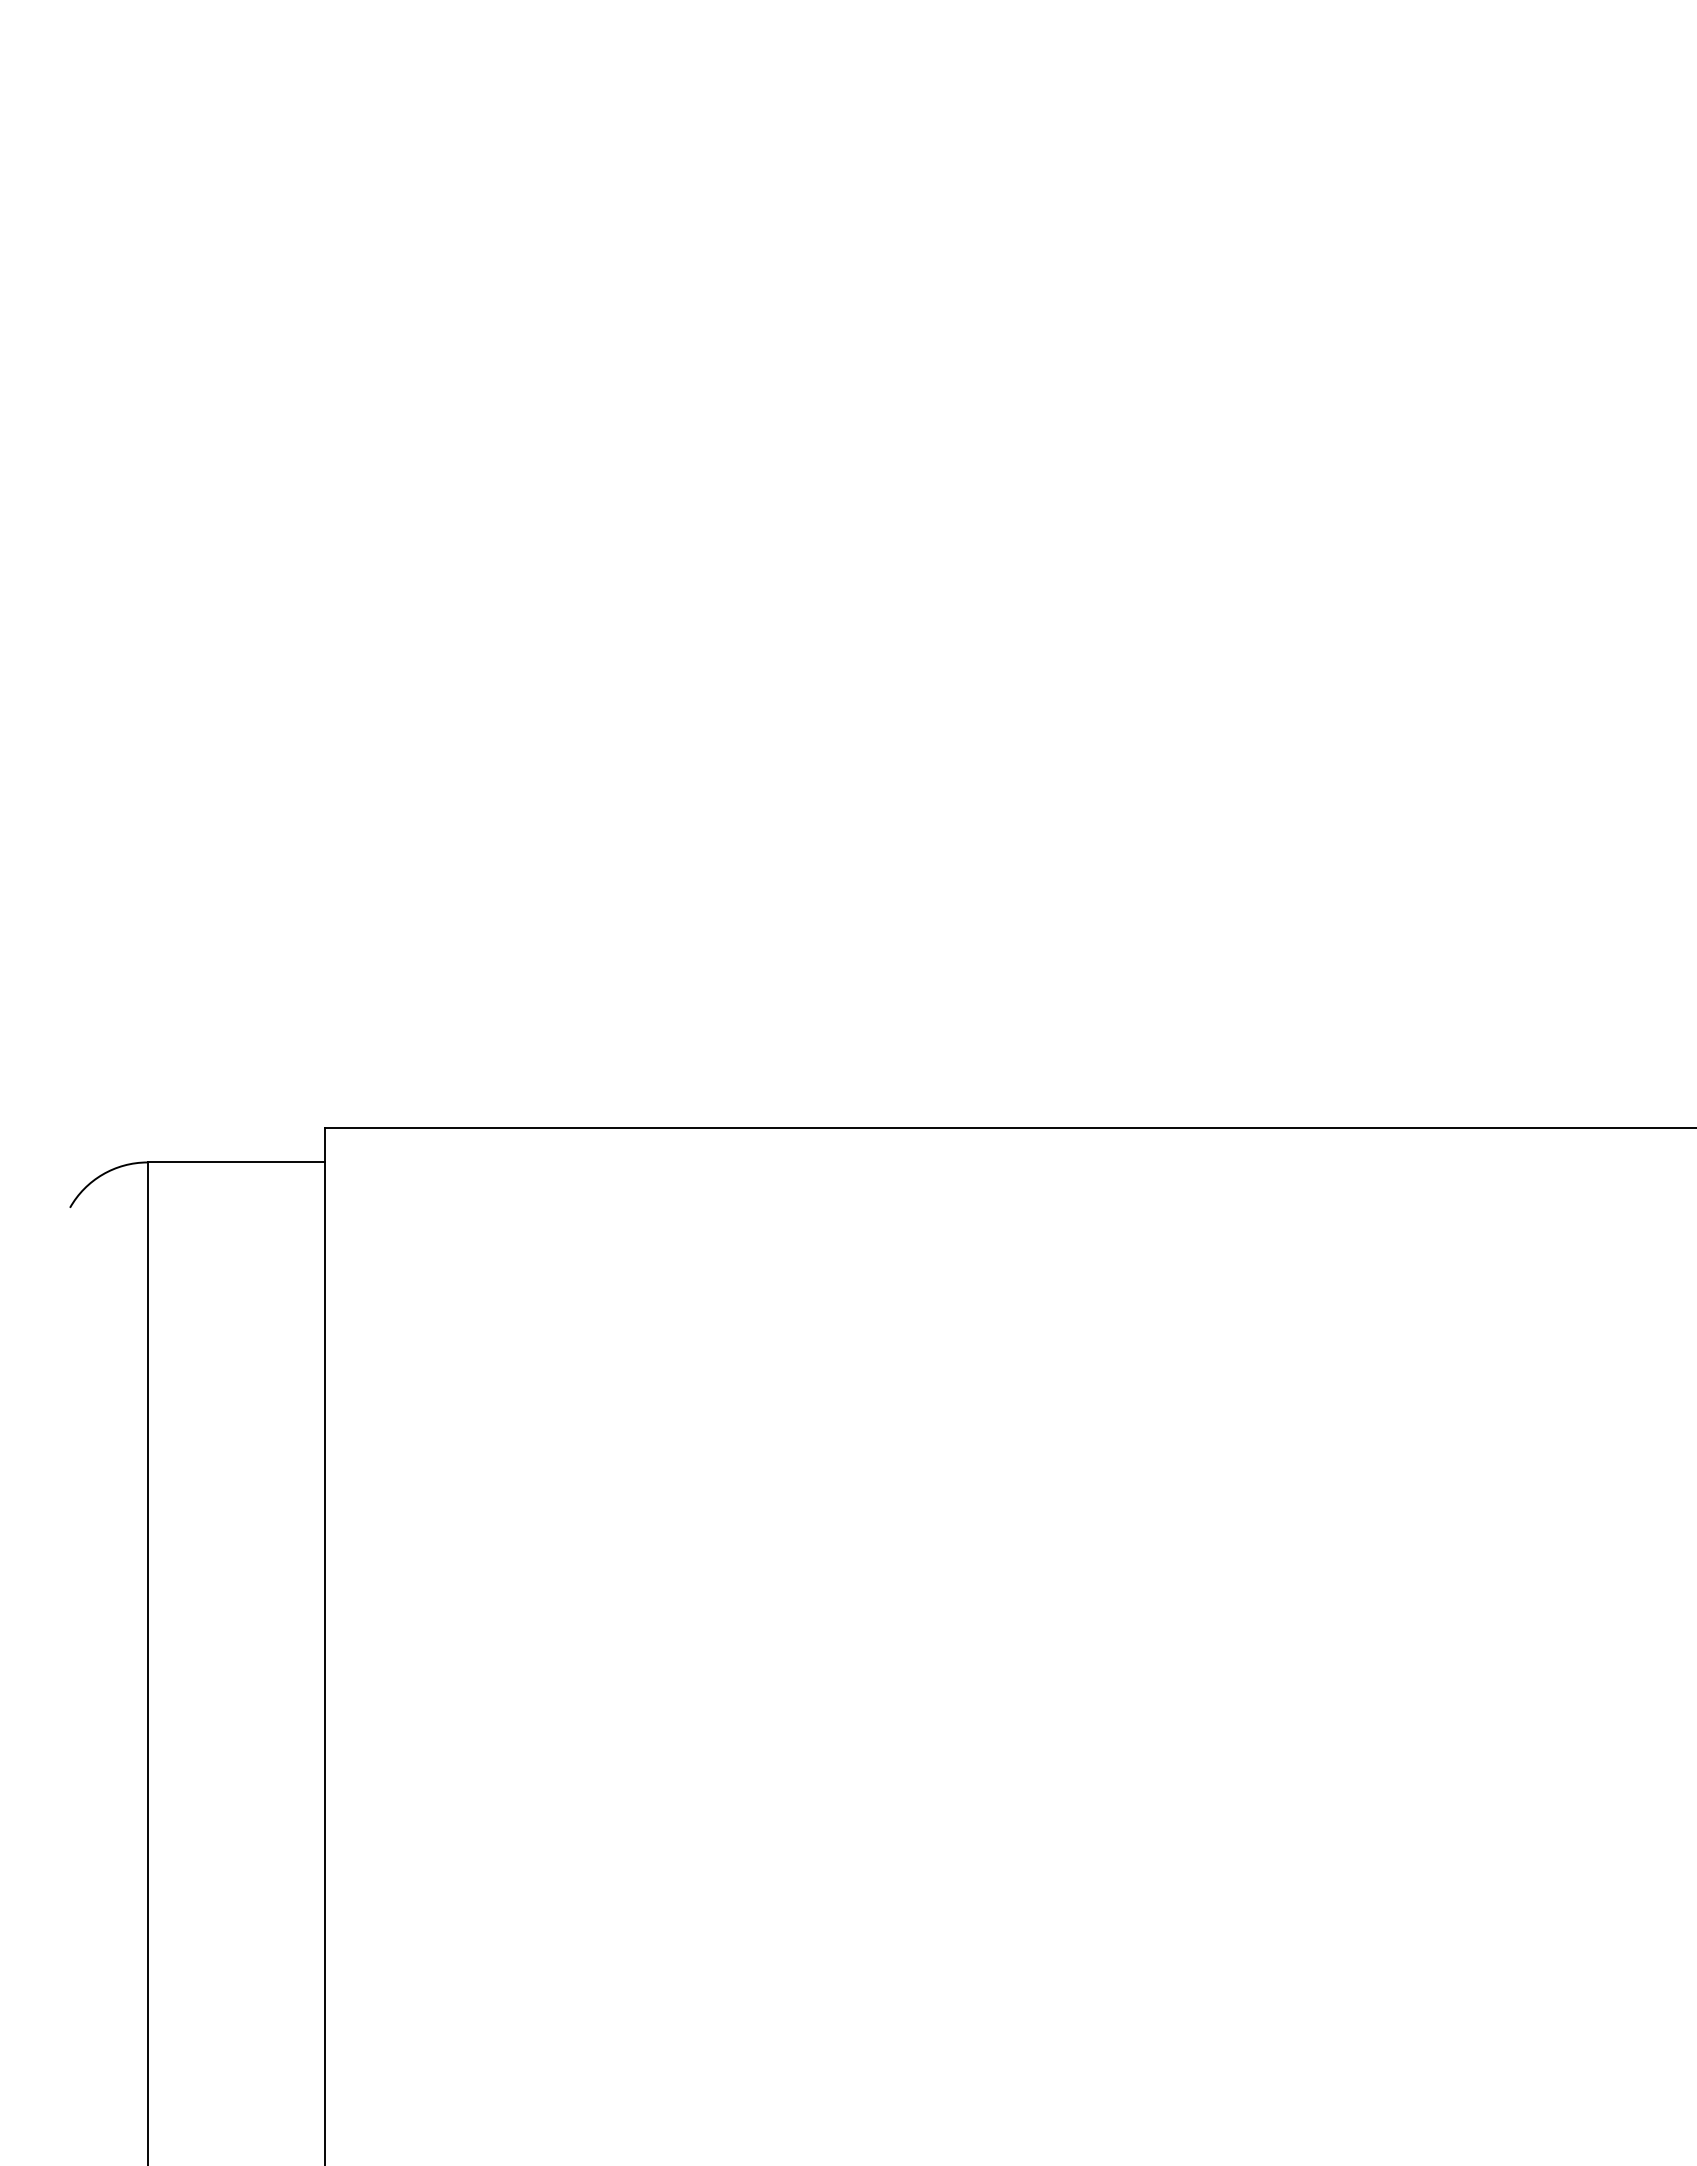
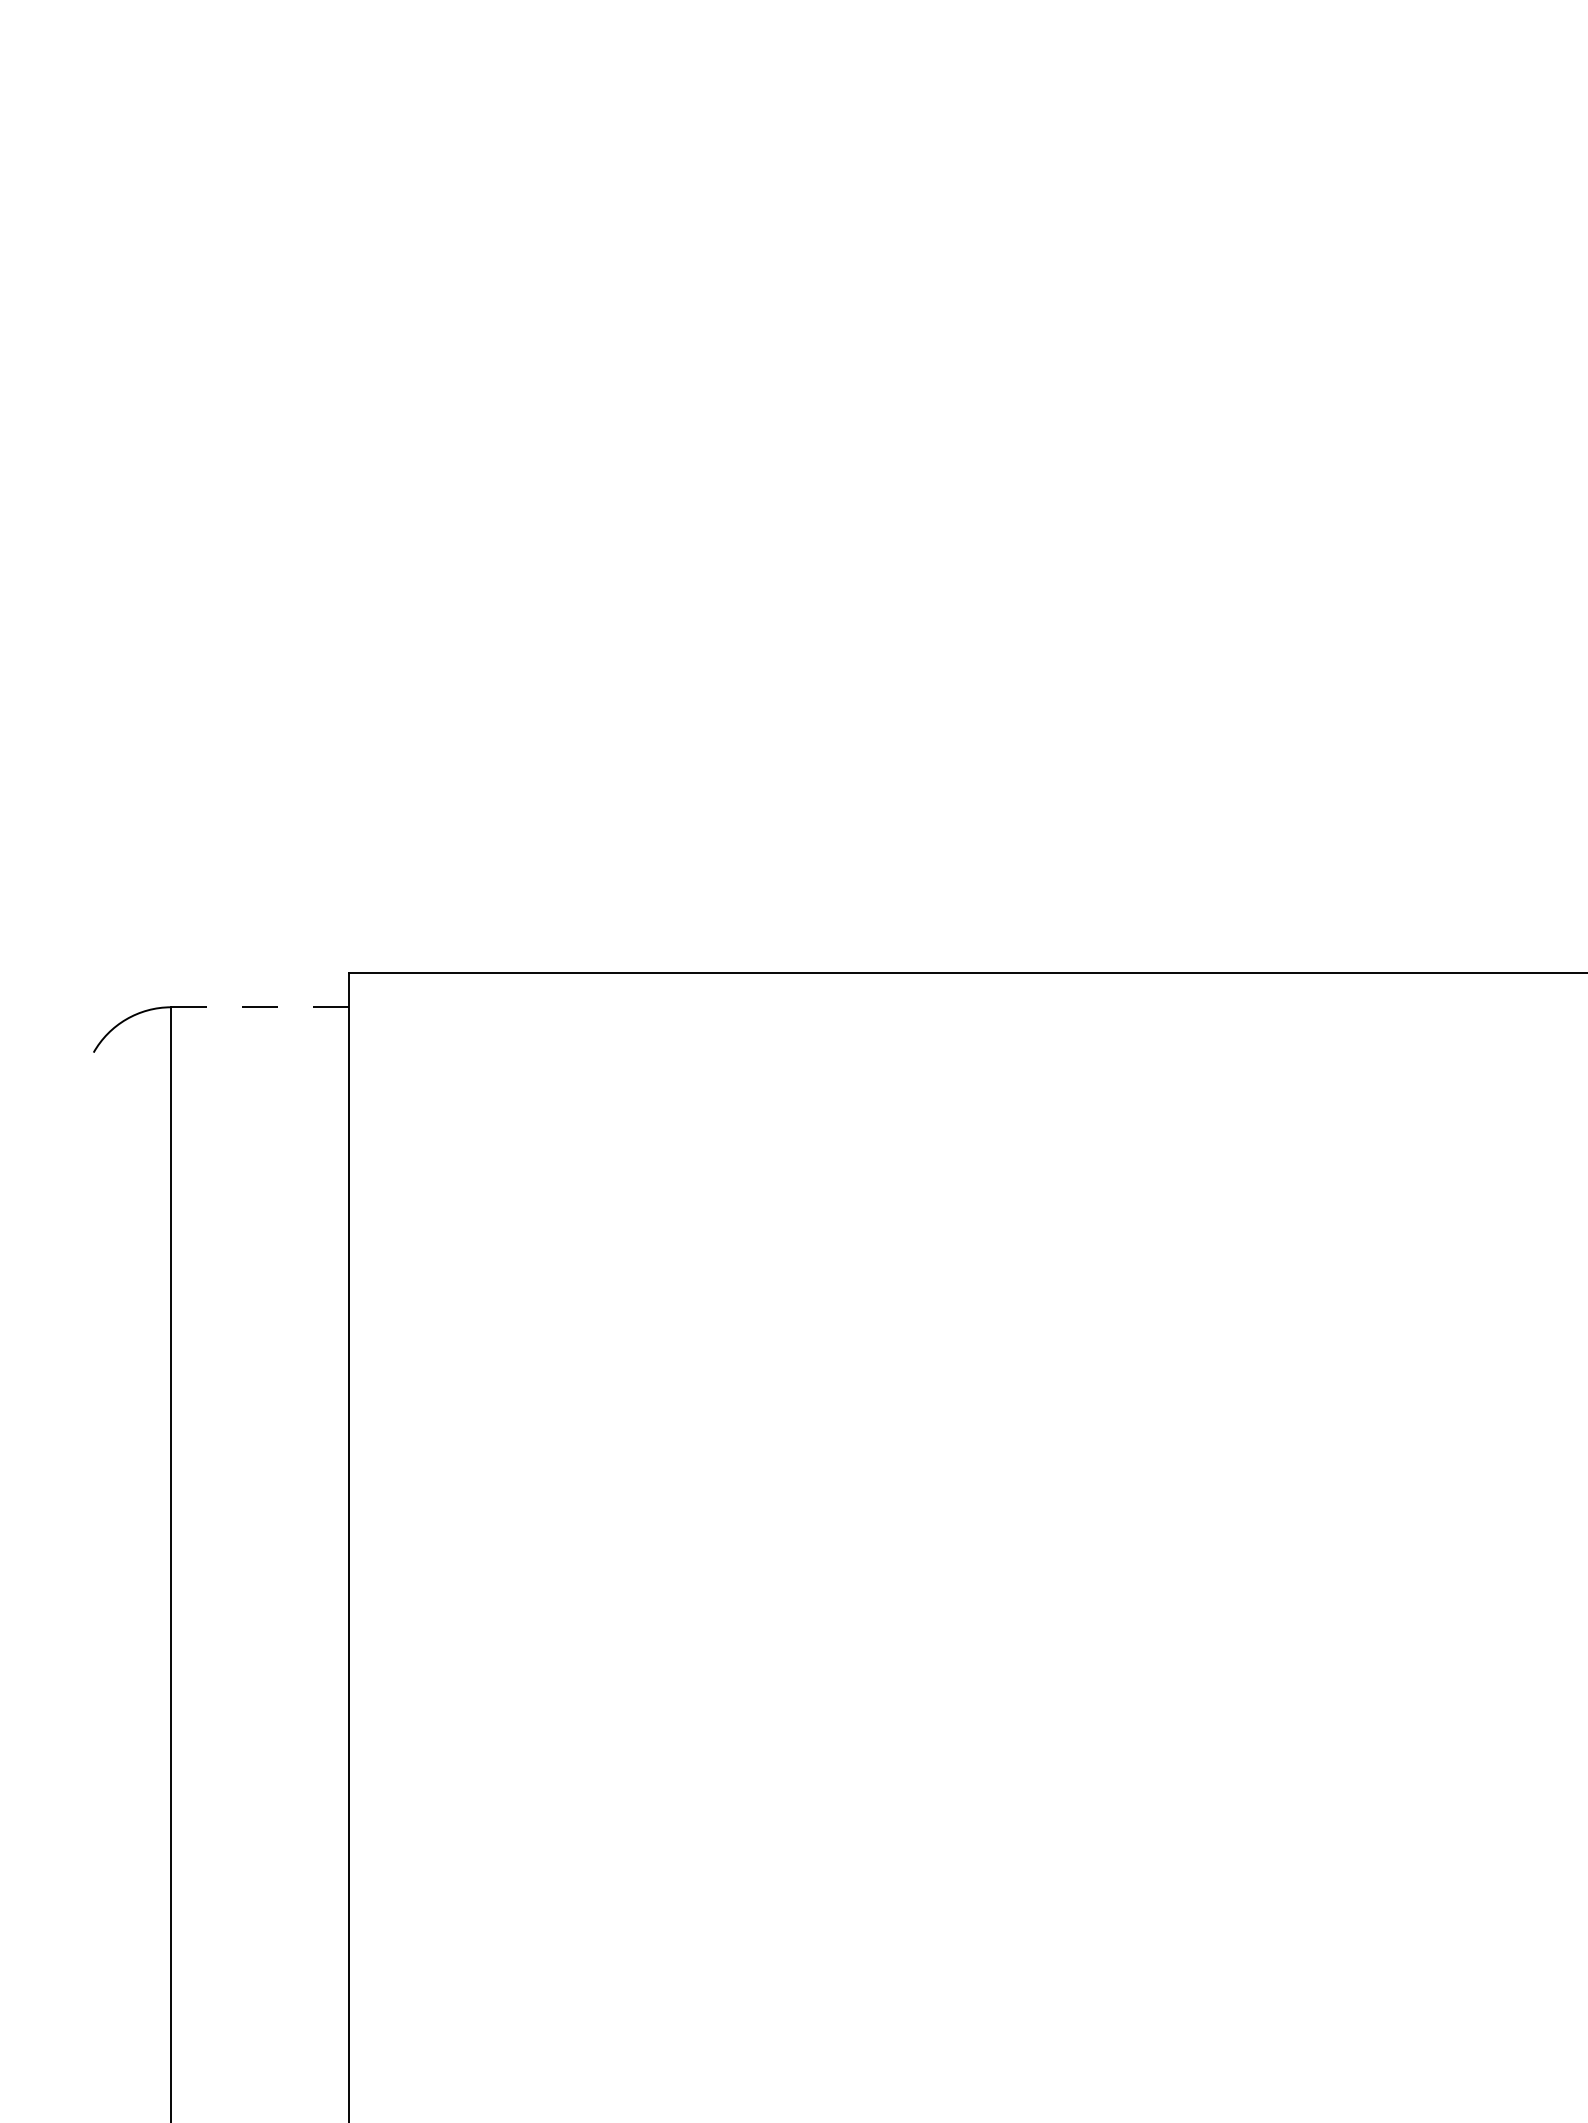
line: (236, 1162) -> (260, 1007), solid -> dashed

